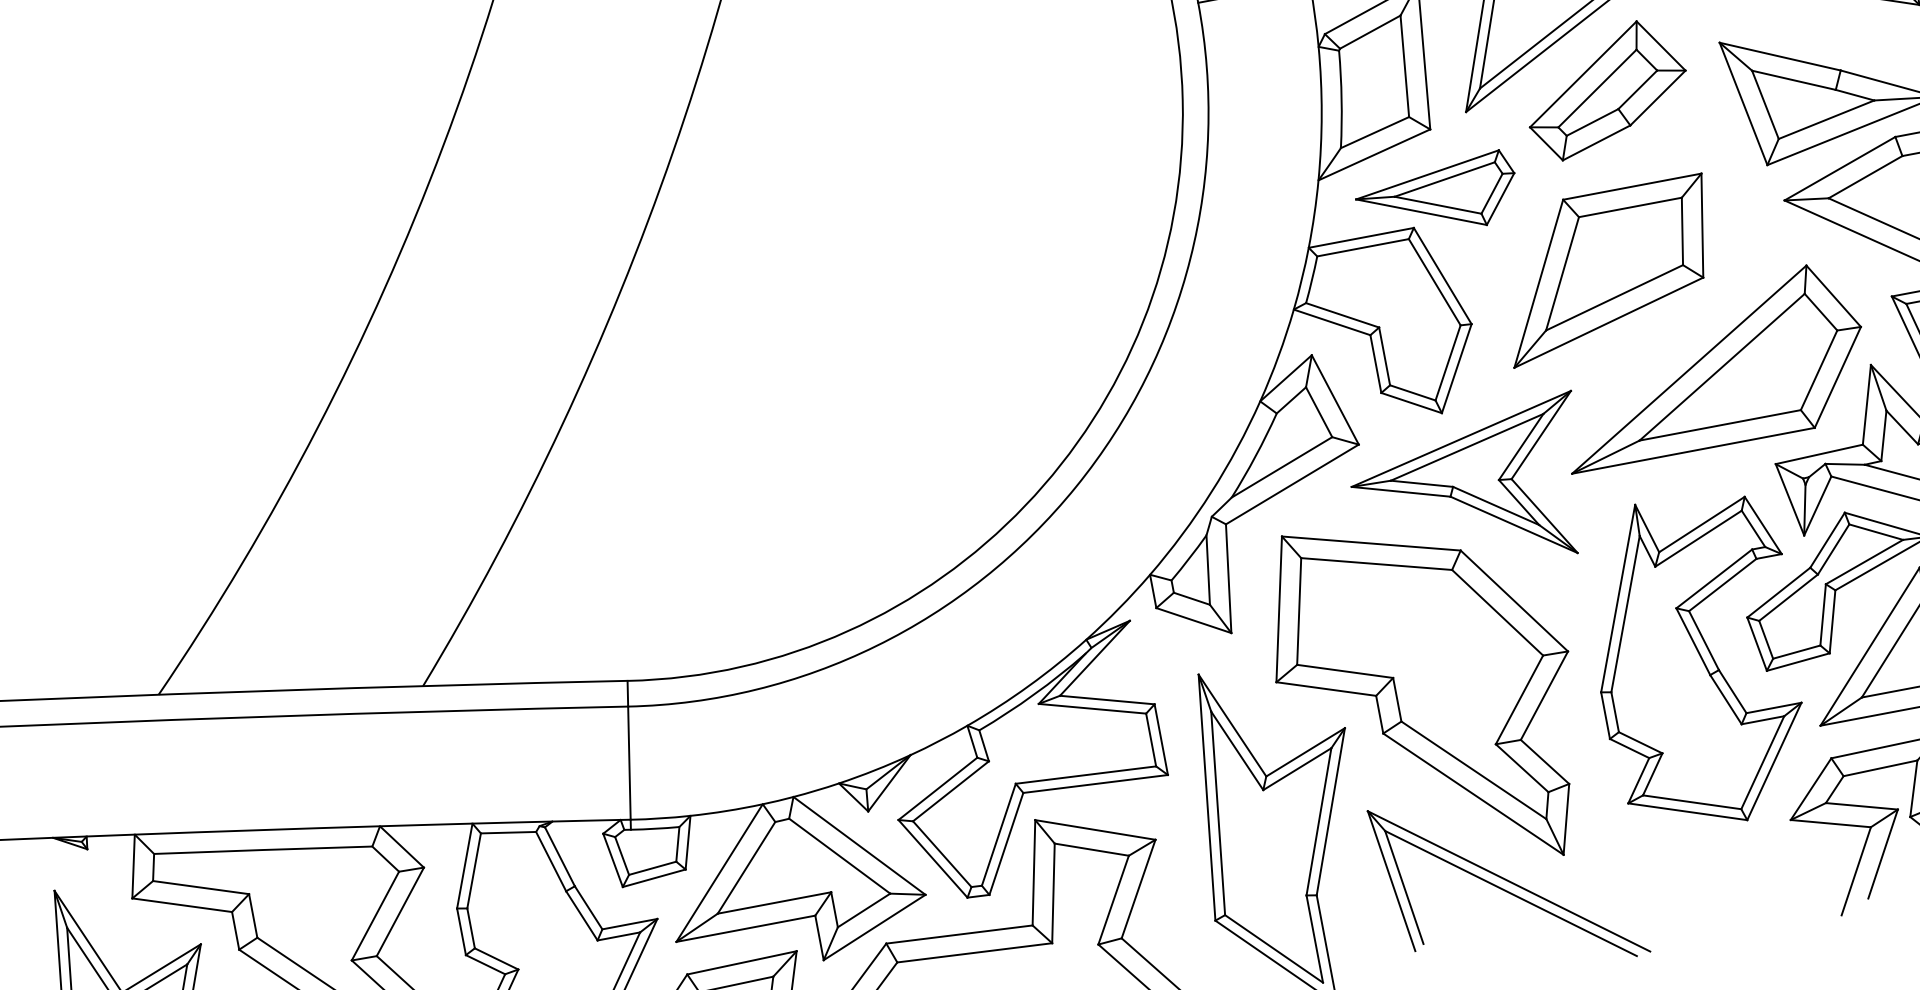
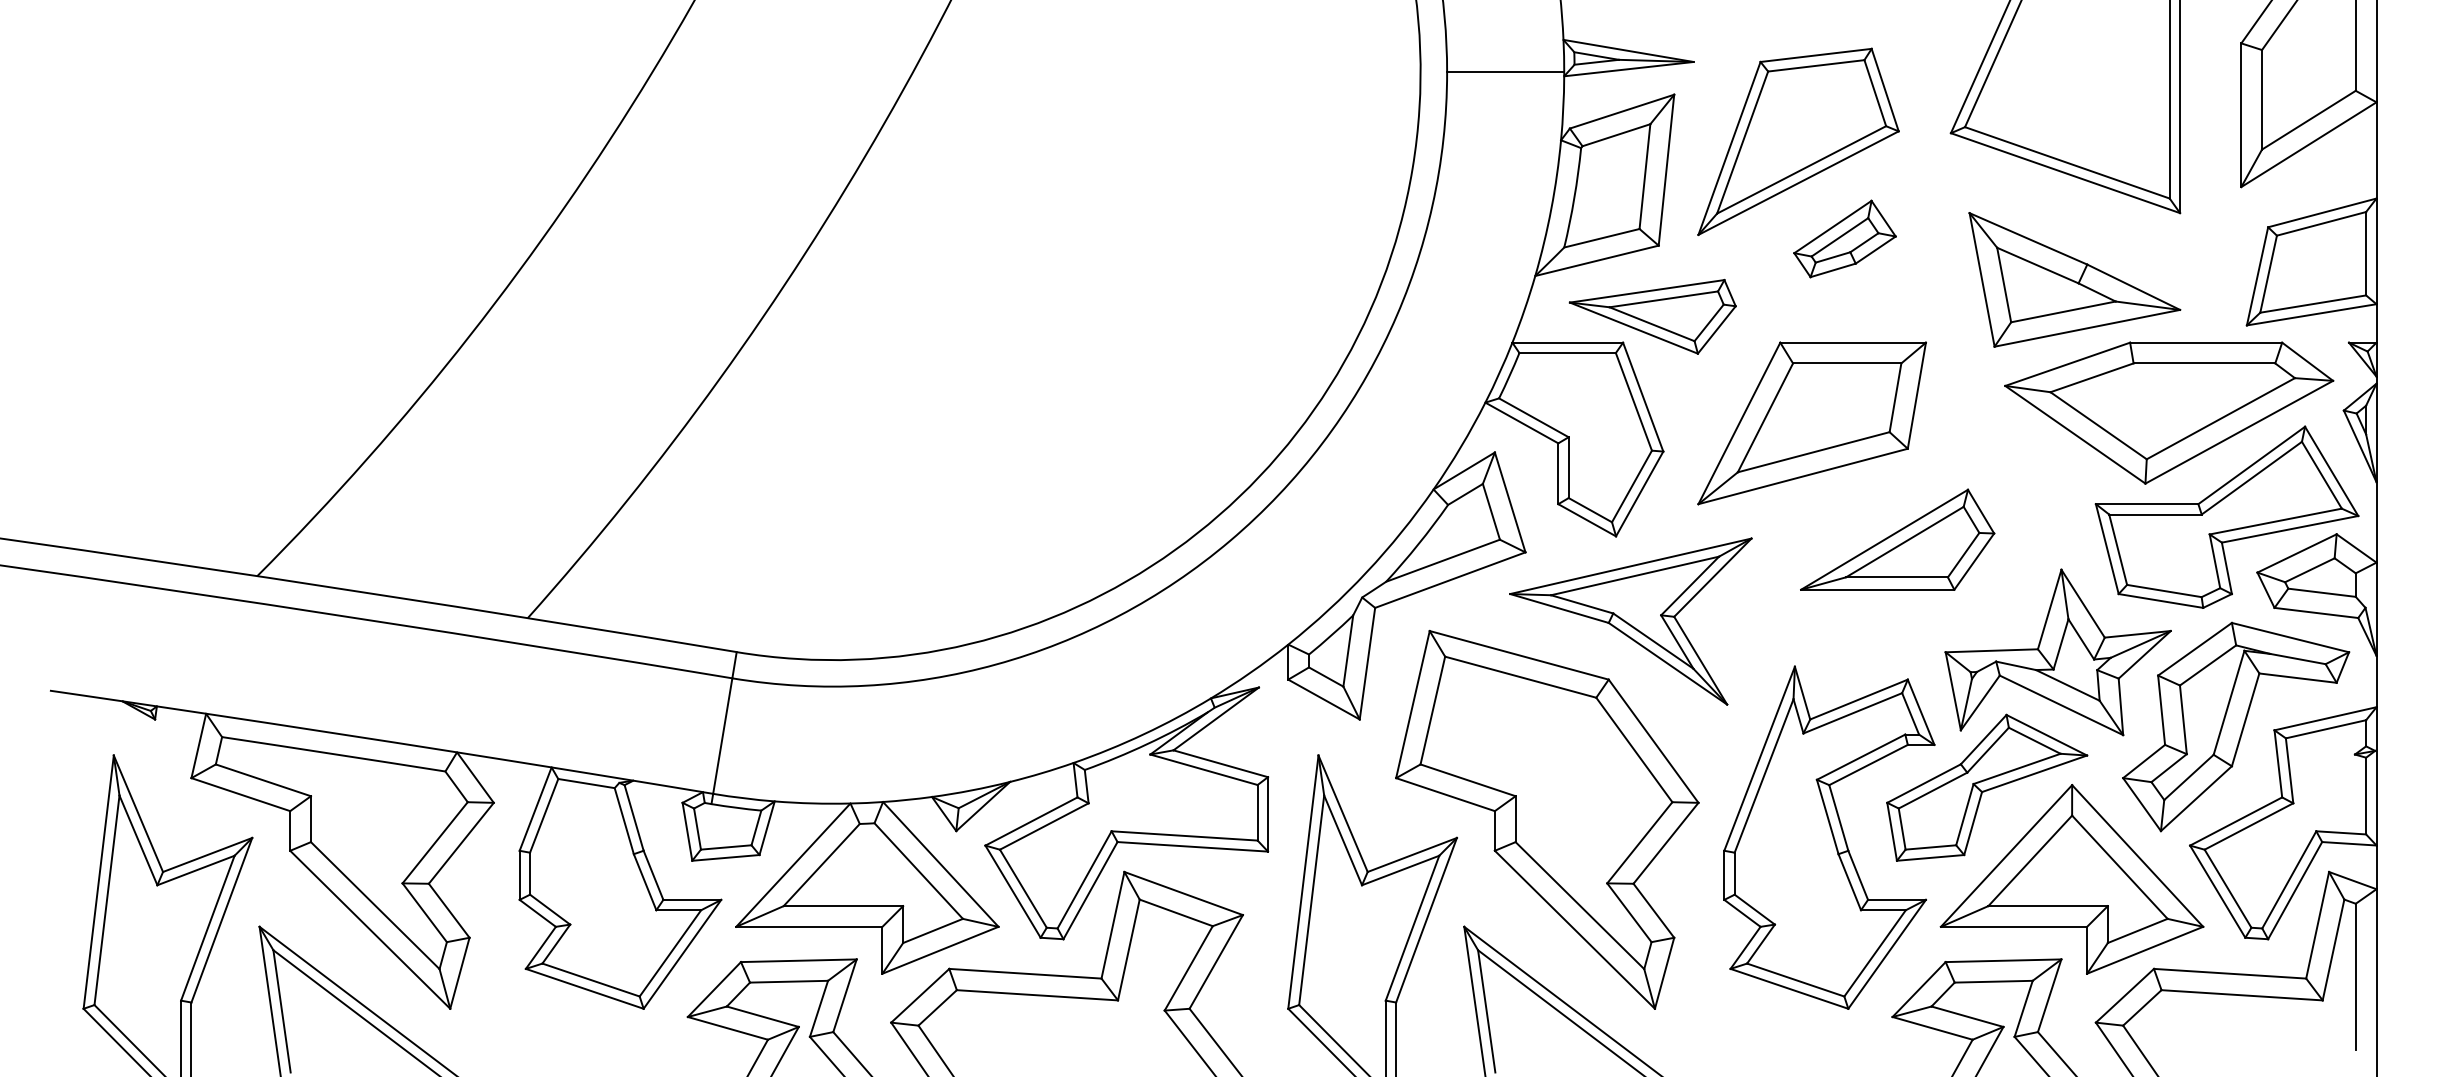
part: (1605, 89) -> (1844, 238), size x0.6
part: (1709, 365) -> (1897, 539), size x0.6

